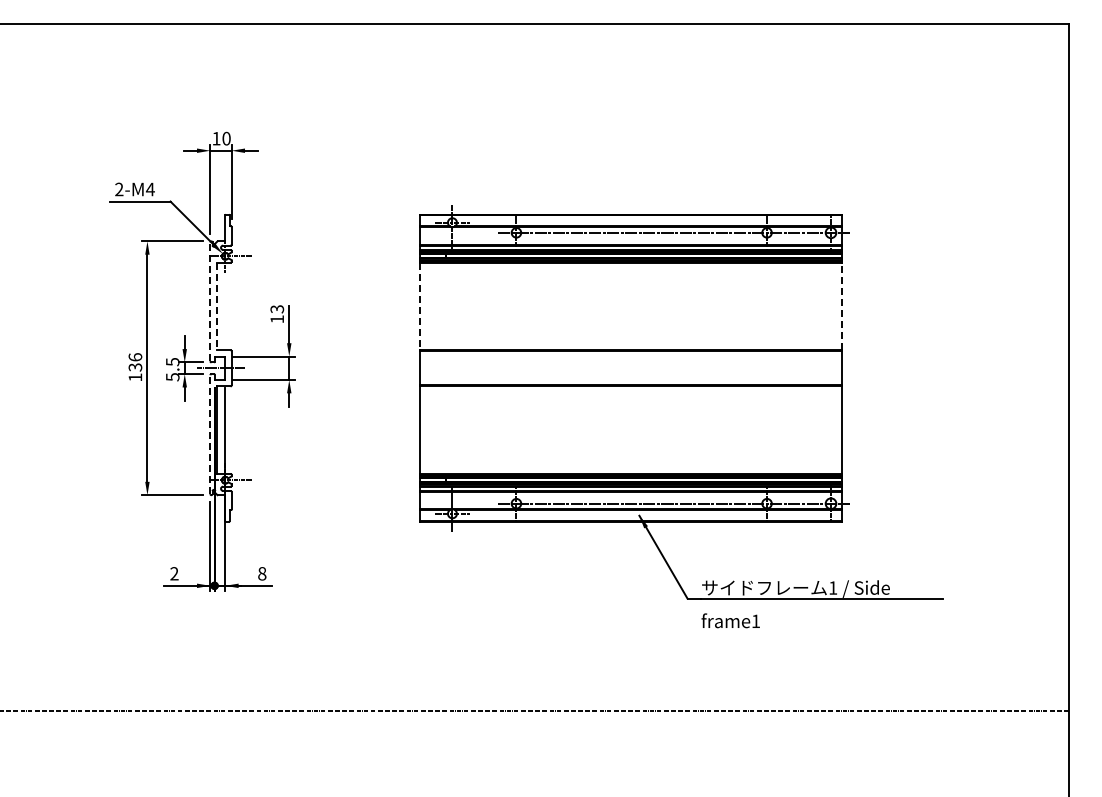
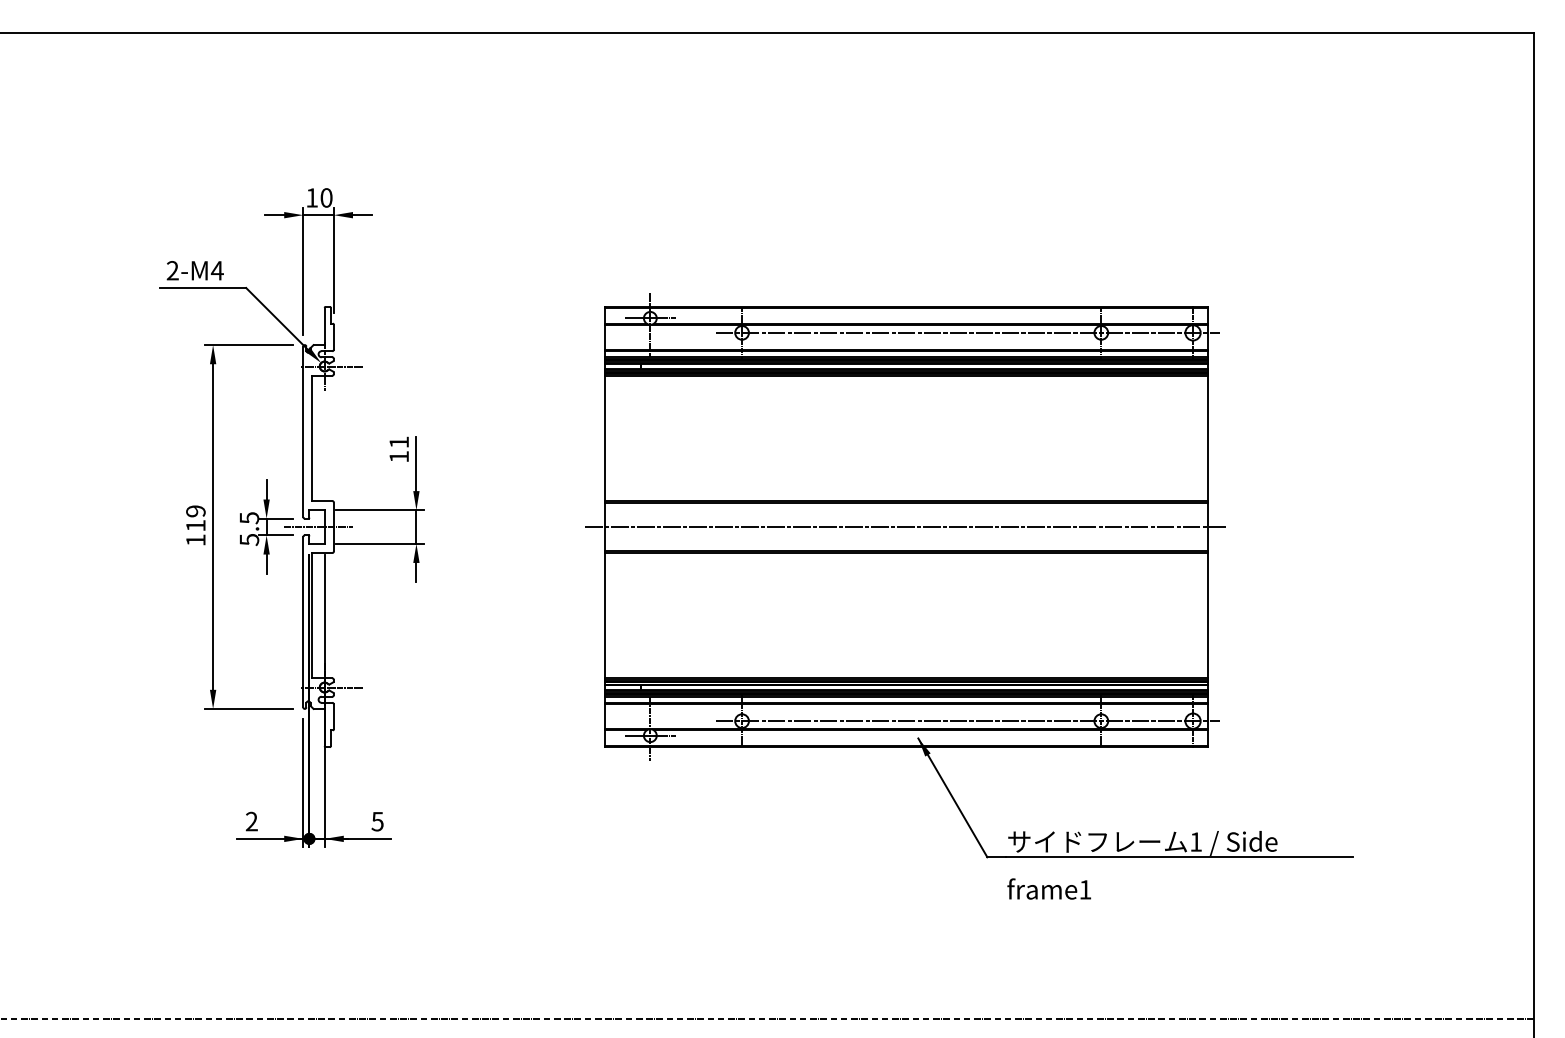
line: (210, 301) -> (303, 431), dashed -> solid
line: (216, 306) -> (312, 438), dashed -> solid
line: (420, 306) -> (604, 438), dashed -> solid
line: (841, 306) -> (1208, 438), dashed -> solid
text: (277, 309) -> (399, 442), 13 -> 11
text: (135, 362) -> (195, 518), 136 -> 119
line: (631, 368) -> (907, 527), added
line: (210, 434) -> (303, 621), dashed -> solid
text: (262, 573) -> (378, 821), 8 -> 5

